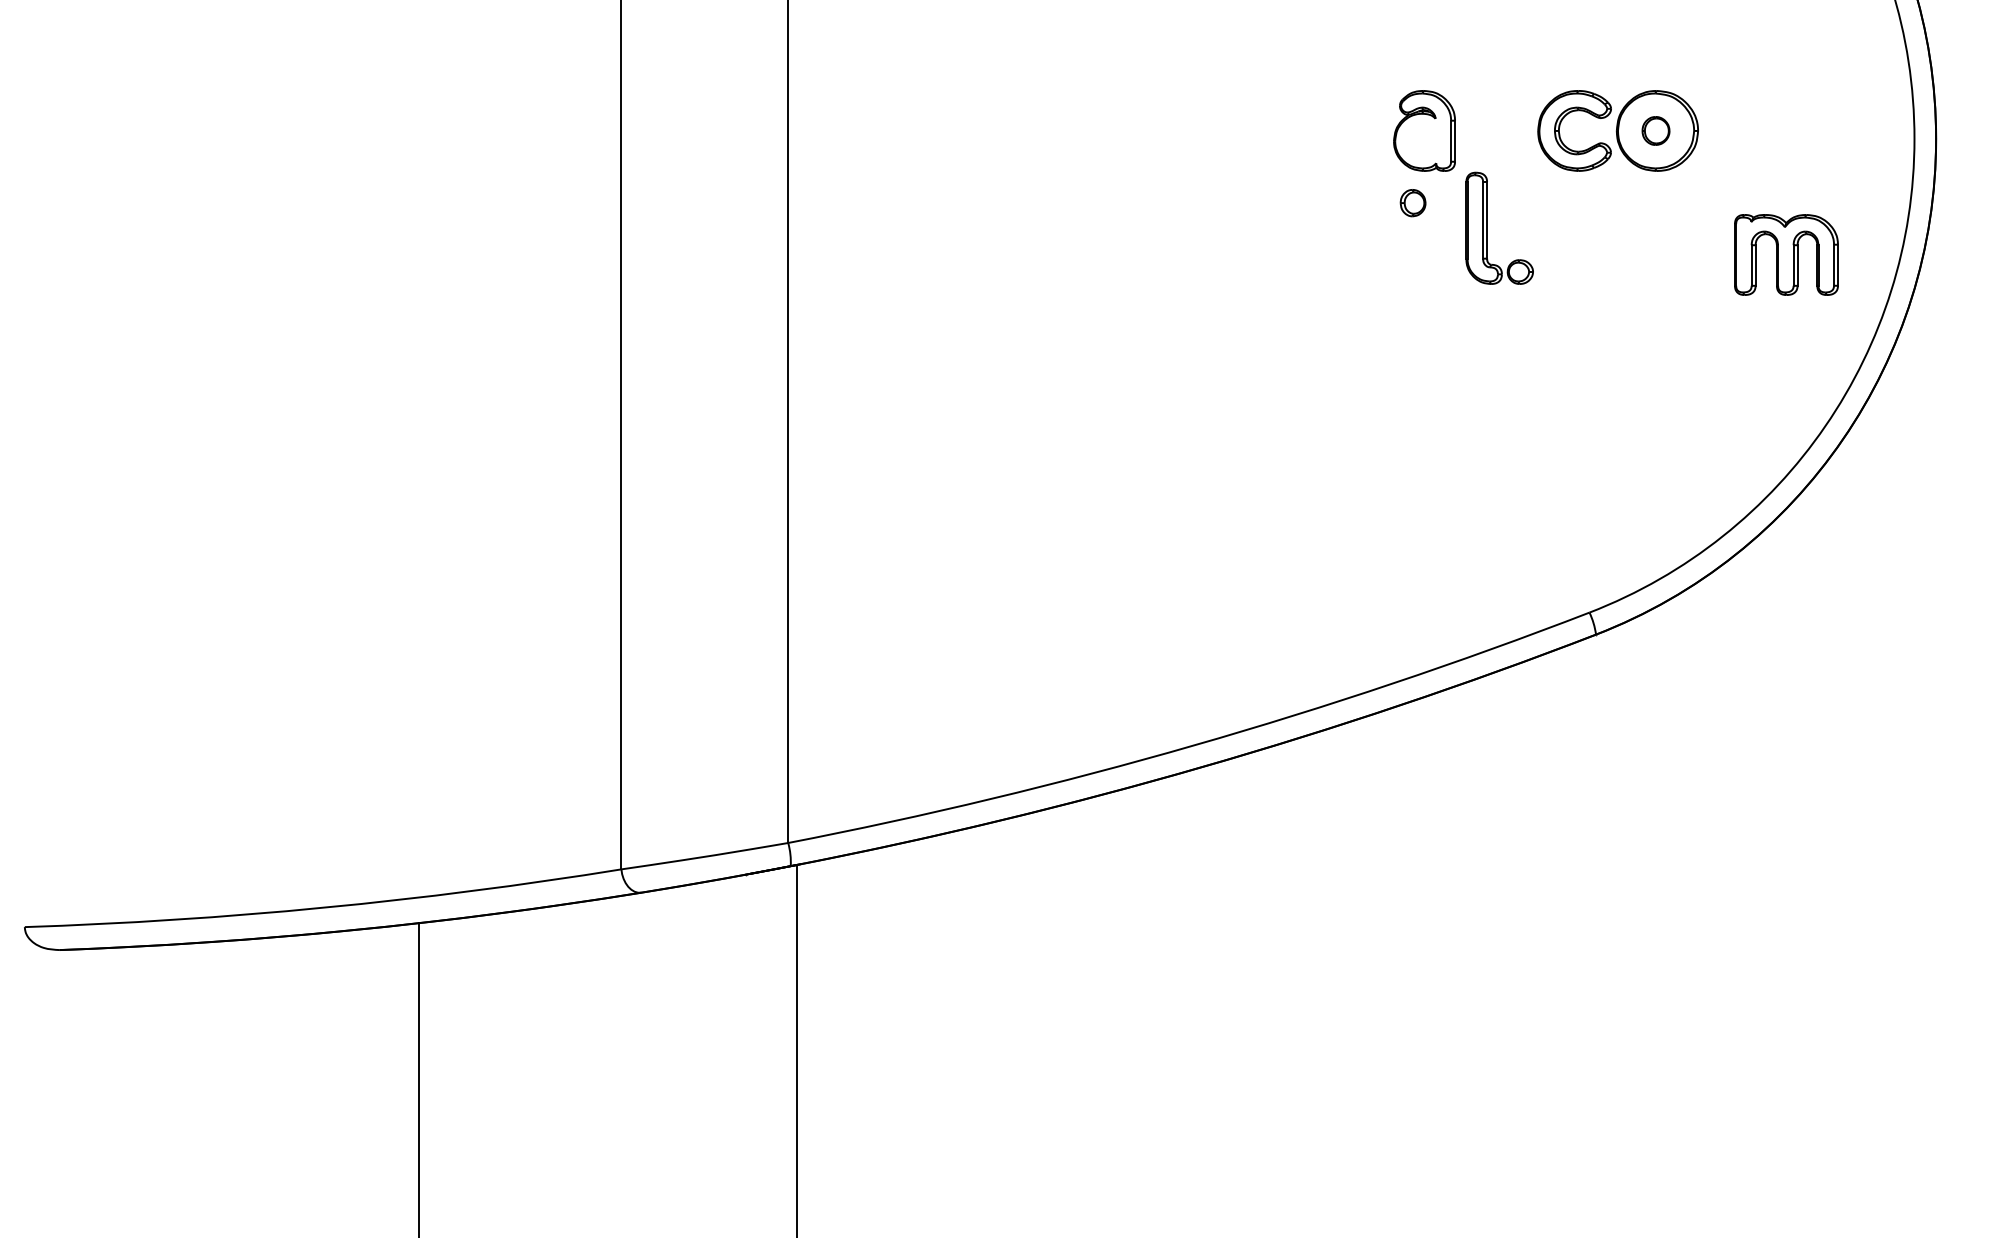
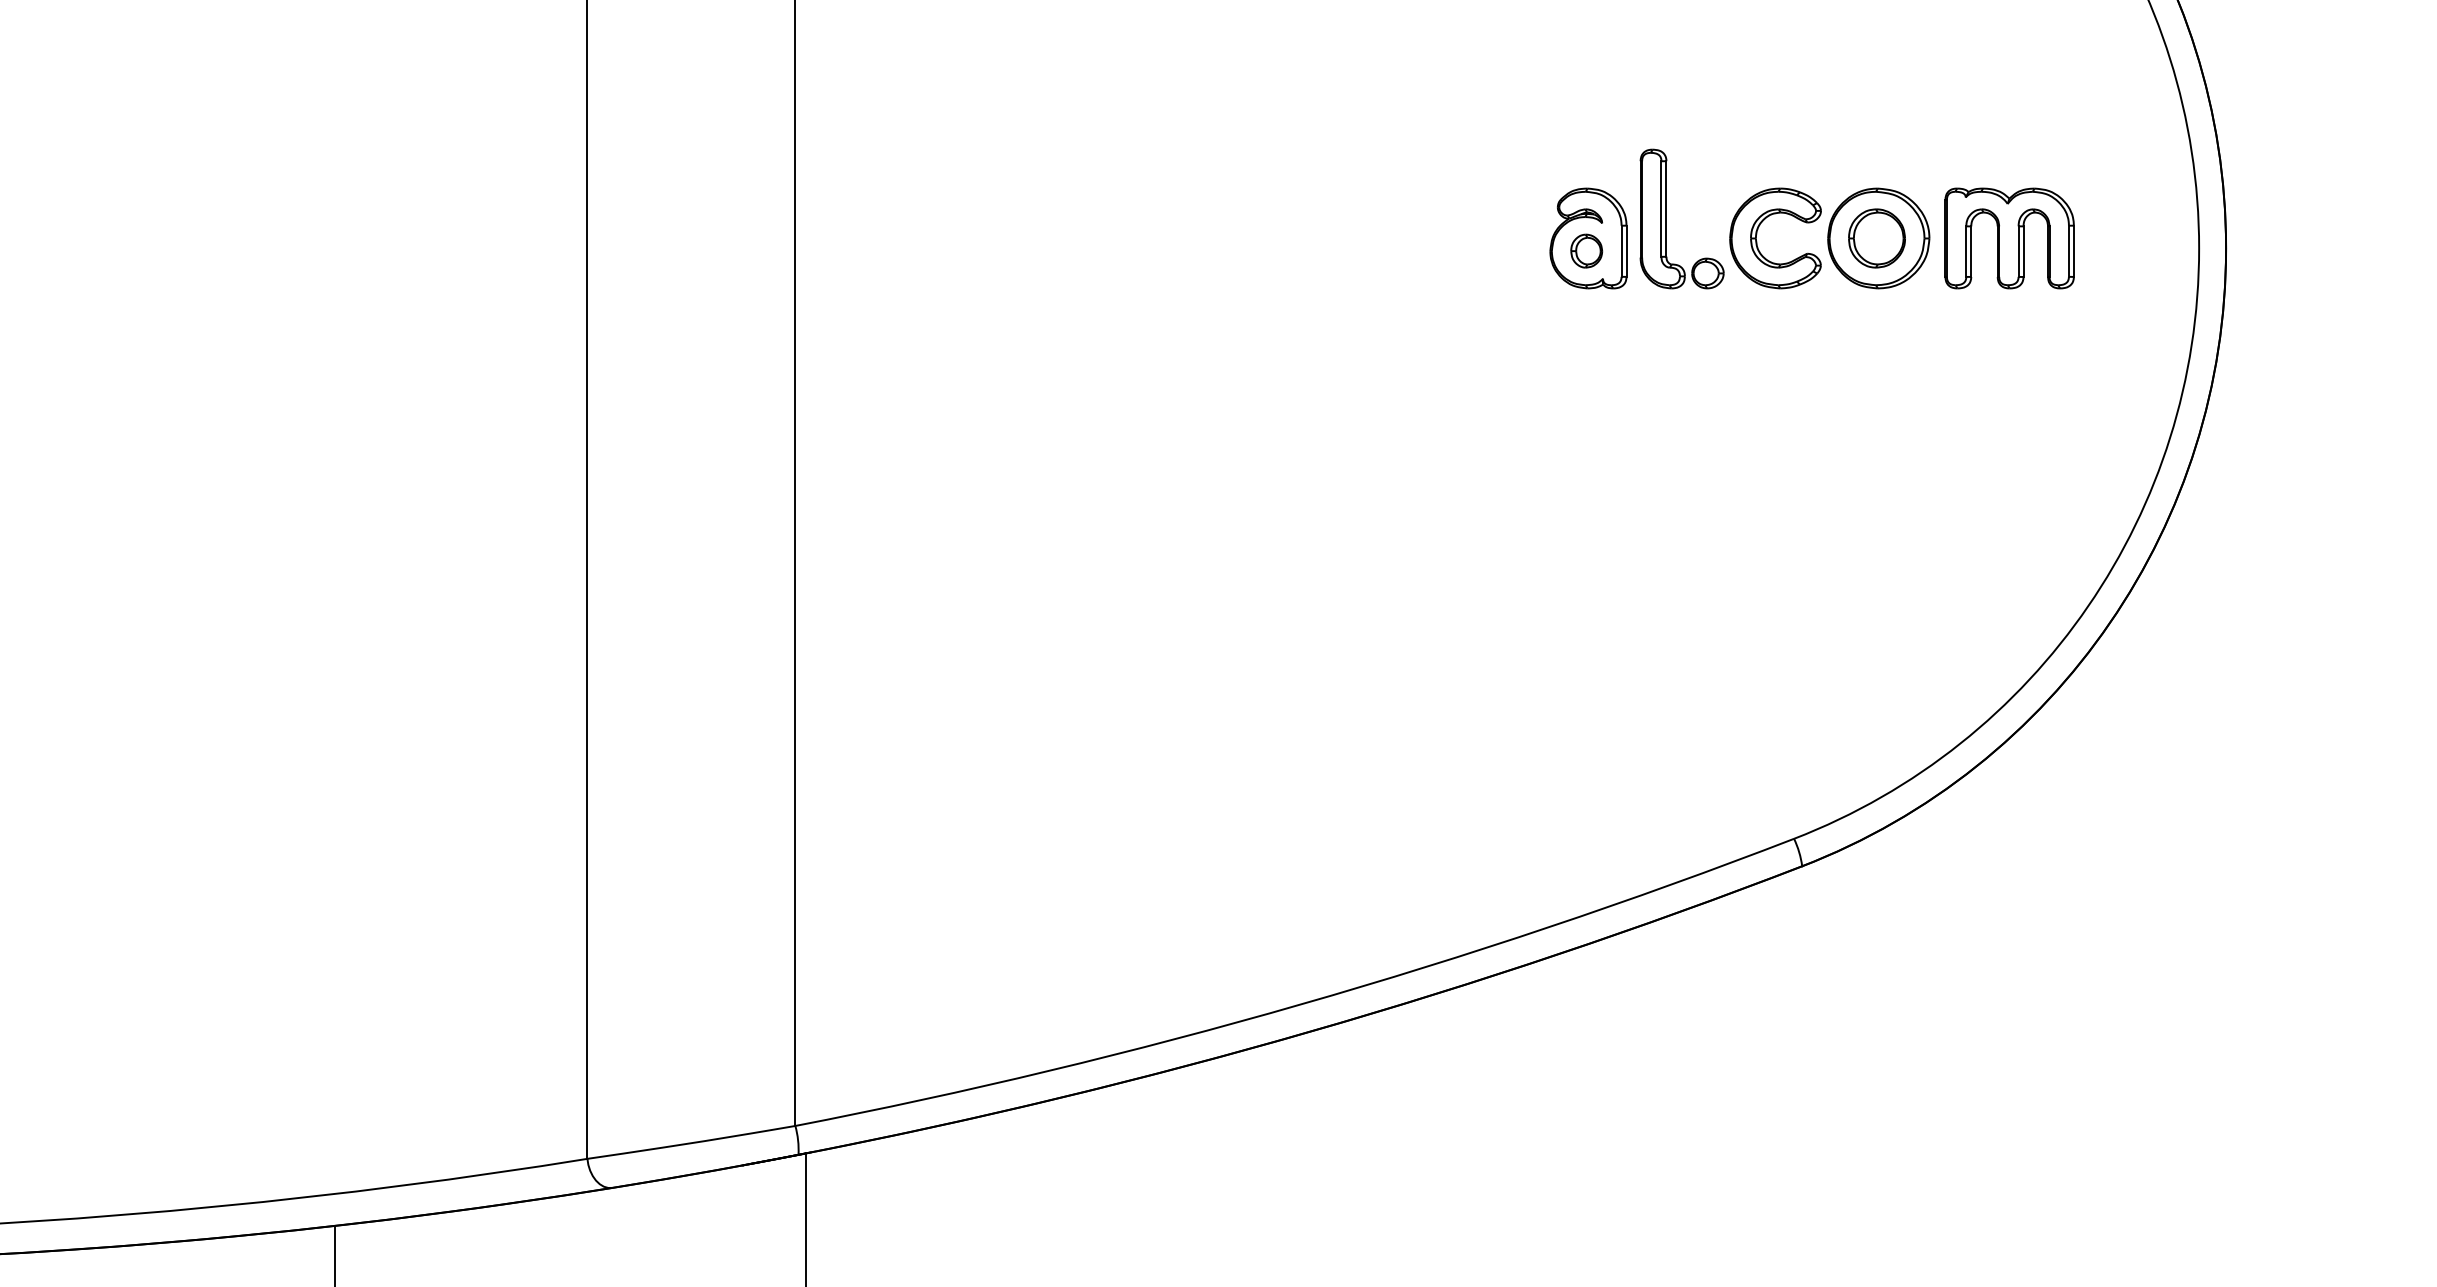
part: (1655, 130) -> (1876, 237), size x1.67
part: (1412, 203) -> (1585, 251), moved
part: (1487, 227) -> (1666, 217), moved
part: (1786, 254) -> (2009, 237), moved

